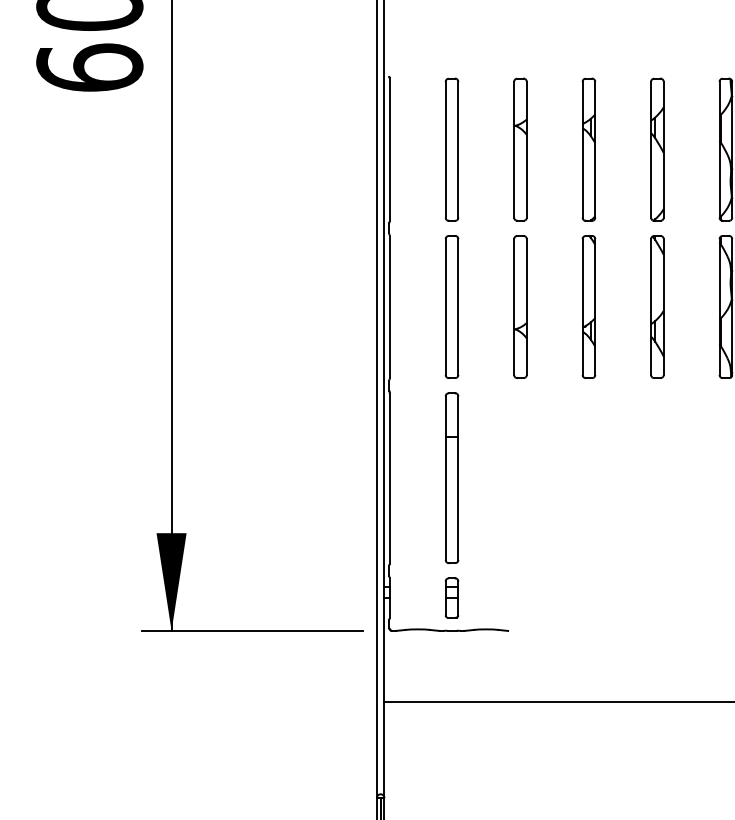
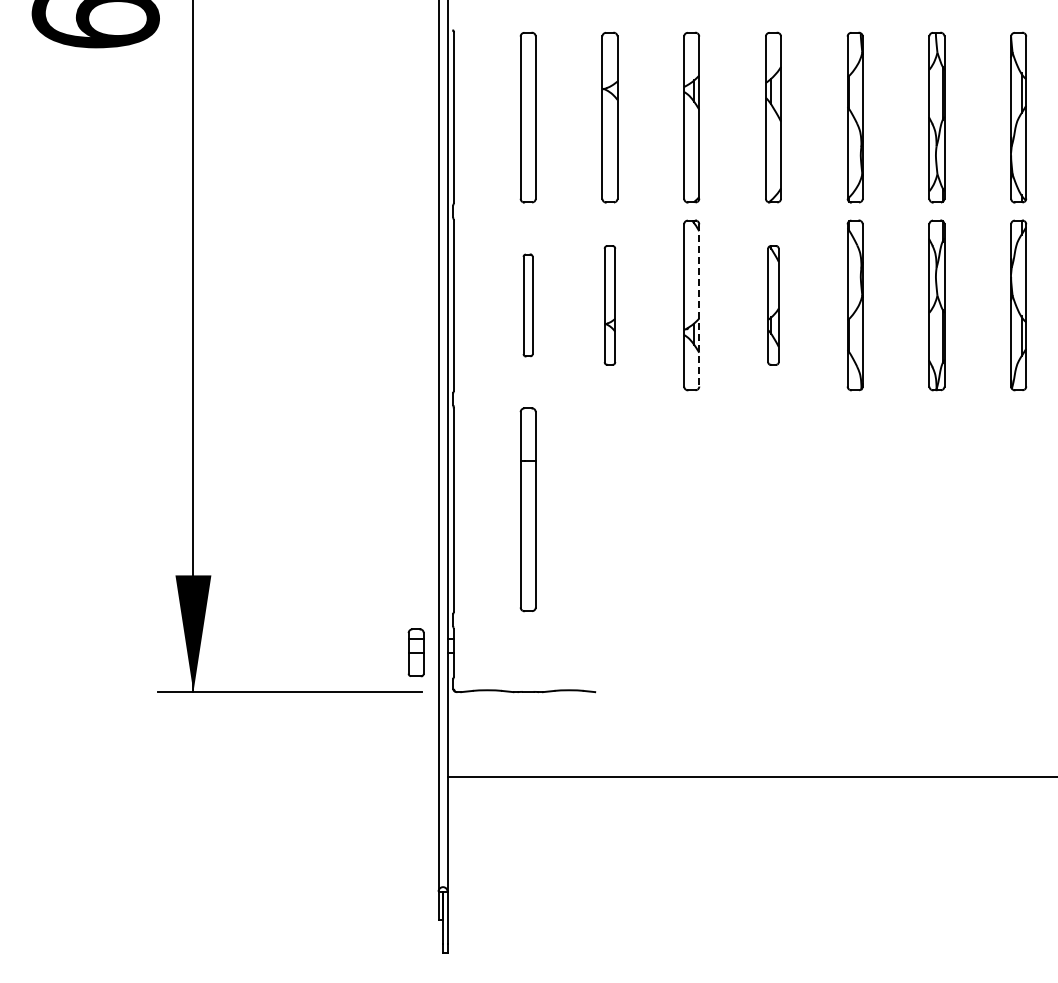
part: (451, 307) -> (527, 305), size x0.6
part: (520, 307) -> (609, 305), size x0.7
line: (595, 307) -> (699, 305), solid -> dashed
part: (657, 307) -> (773, 305), size x0.7
part: (451, 597) -> (415, 652), moved

